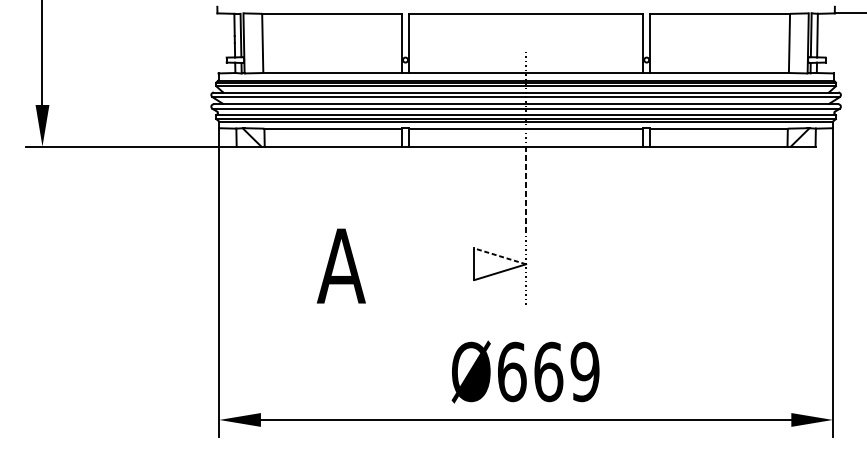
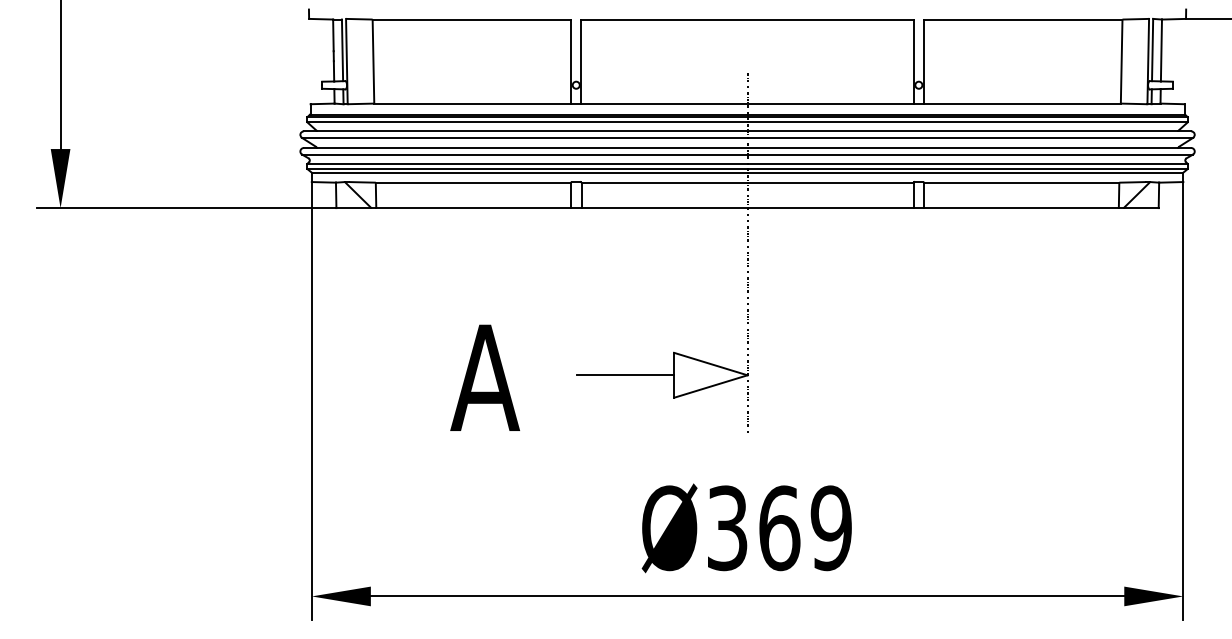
line: (500, 255) -> (710, 363), dashed -> solid
line: (440, 264) -> (625, 375), added
text: (511, 372) -> (727, 528), Ø669 -> Ø369

